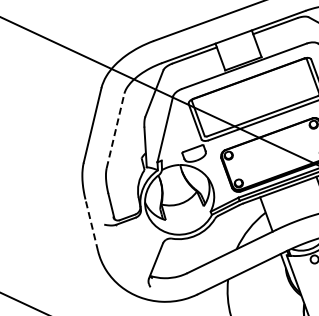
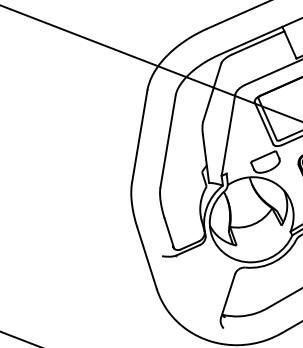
line: (115, 130) -> (167, 140), dashed -> solid
line: (91, 224) -> (146, 257), dashed -> solid

